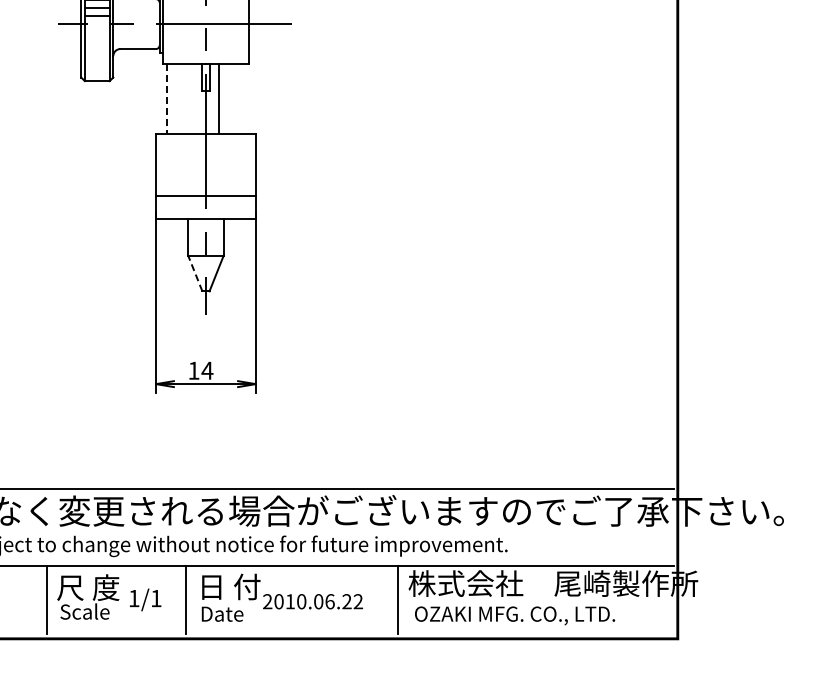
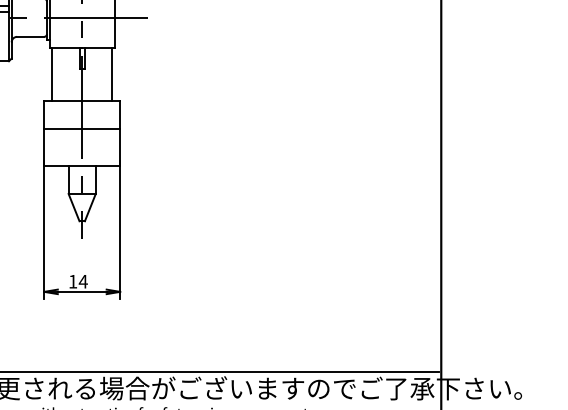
line: (166, 98) -> (52, 74), dashed -> solid
line: (219, 98) -> (112, 74), moved
line: (205, 196) -> (81, 128), moved
line: (195, 272) -> (74, 206), dashed -> solid

